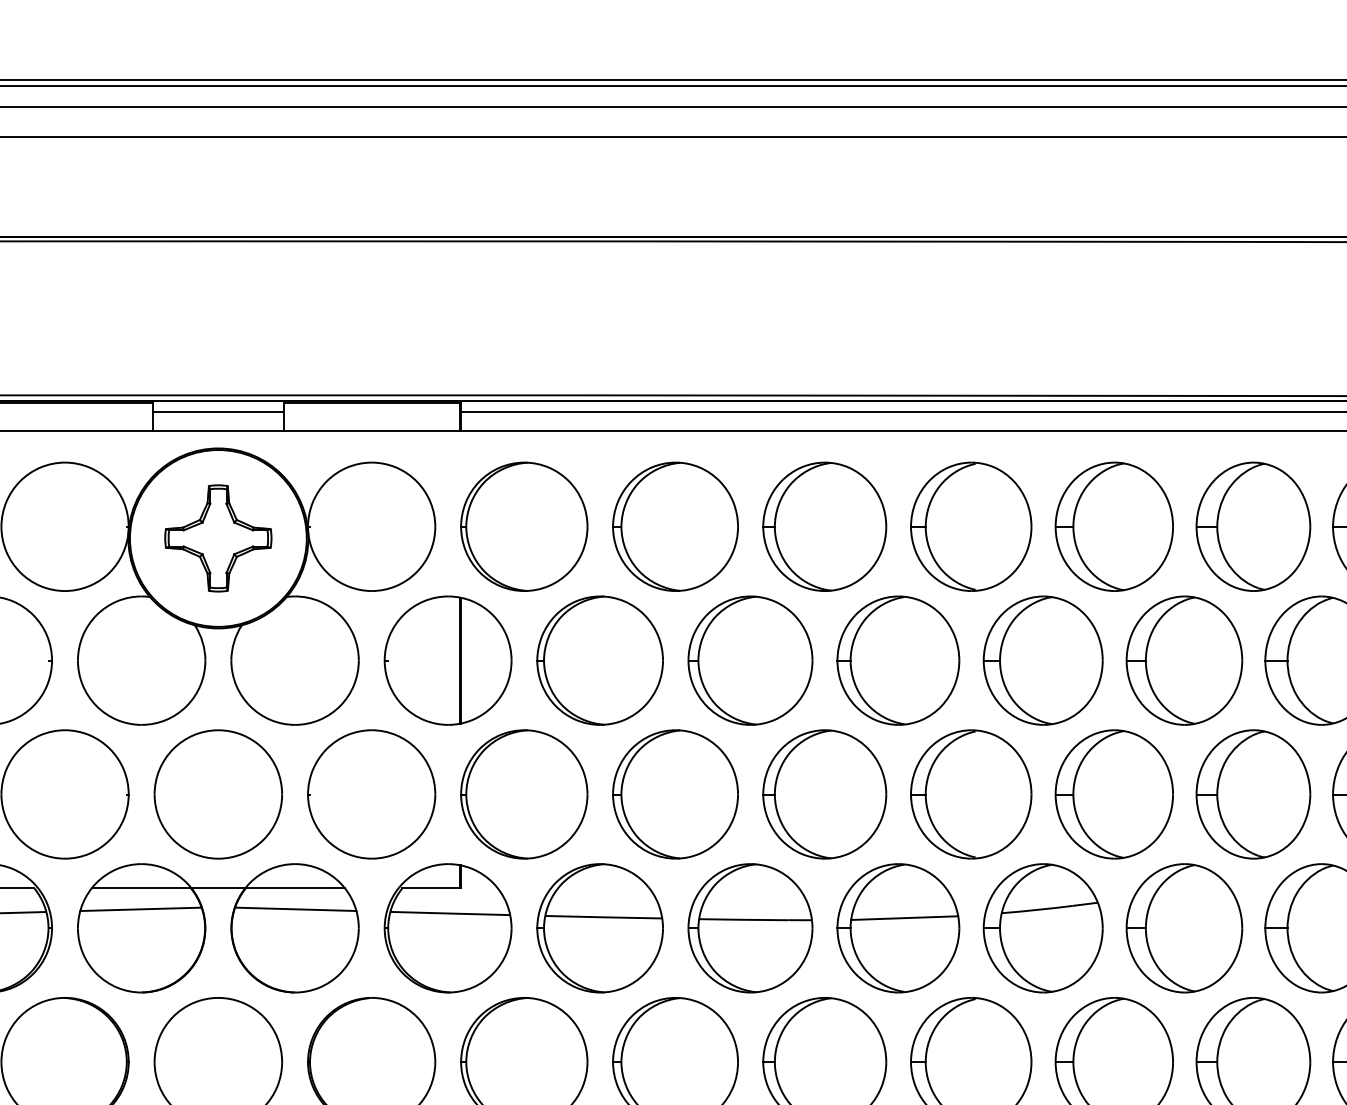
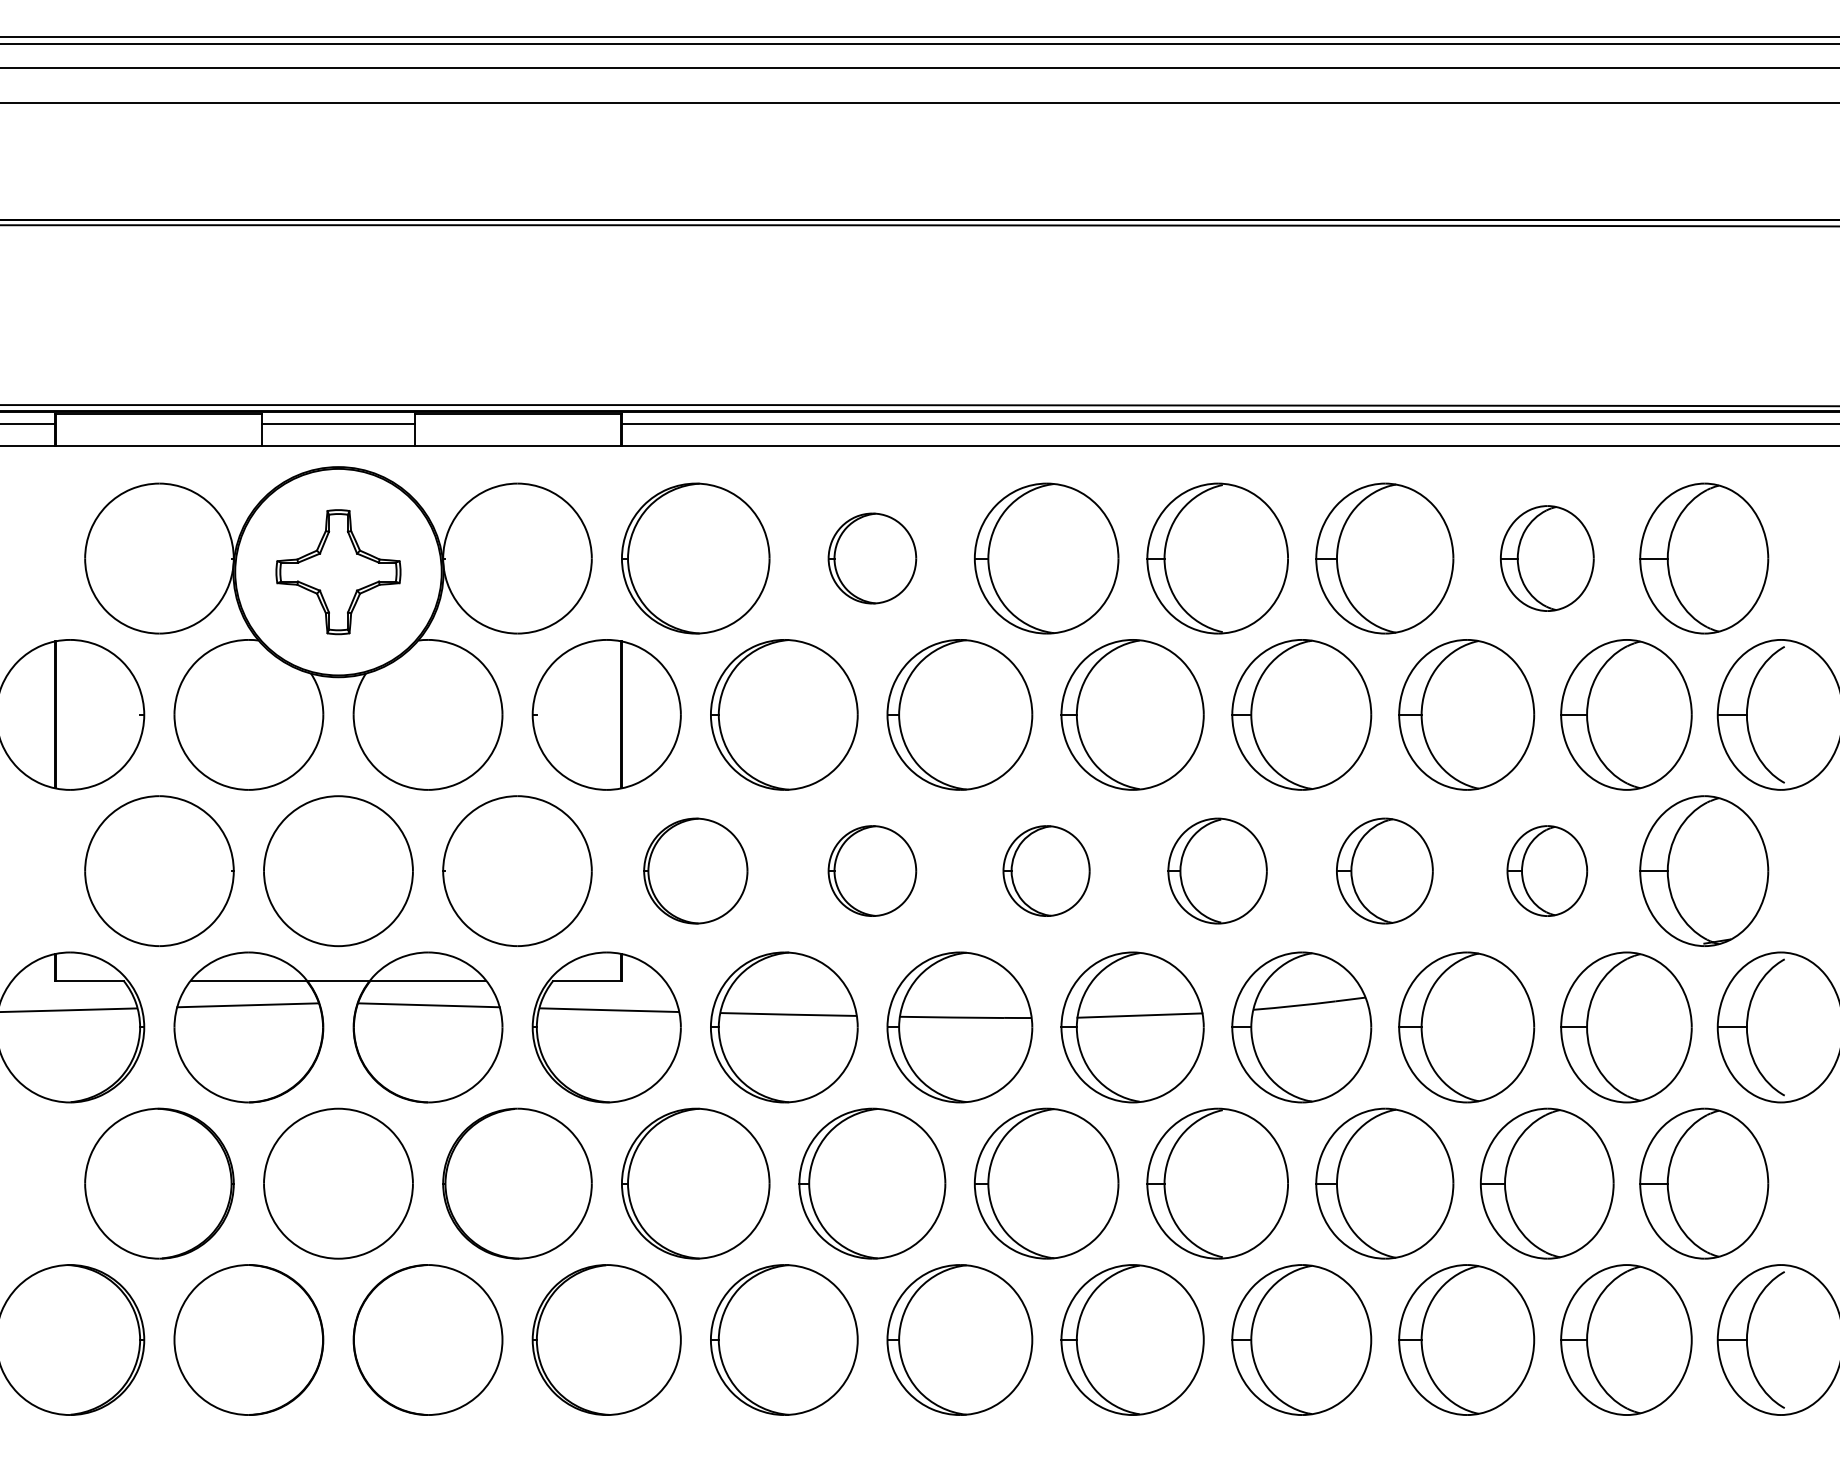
part: (675, 526) -> (872, 558), size x0.6
part: (1253, 526) -> (1547, 558), size x0.7
part: (524, 793) -> (695, 870), size x0.7
part: (675, 793) -> (872, 870), size x0.6
part: (824, 793) -> (1046, 870), size x0.6
part: (971, 793) -> (1217, 870), size x0.7
part: (1114, 793) -> (1384, 870), size x0.7
part: (1253, 793) -> (1547, 870), size x0.6

